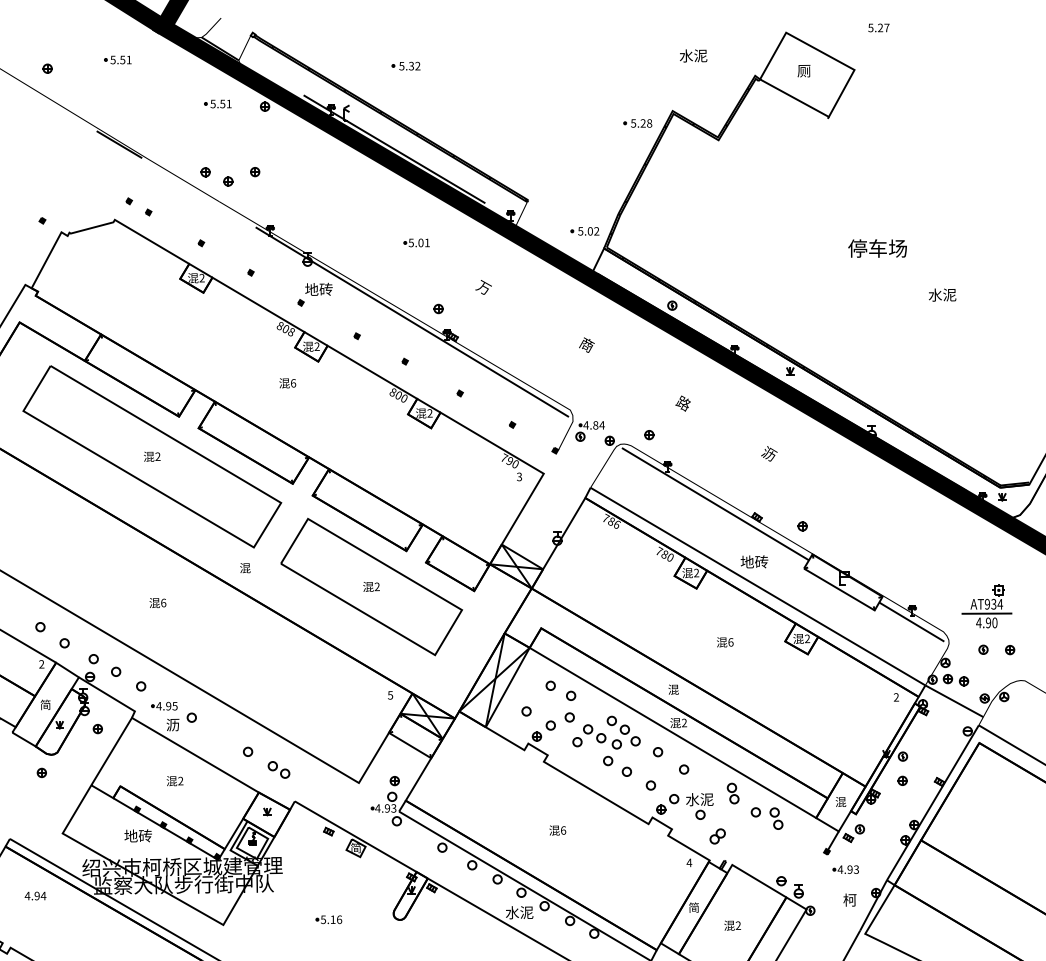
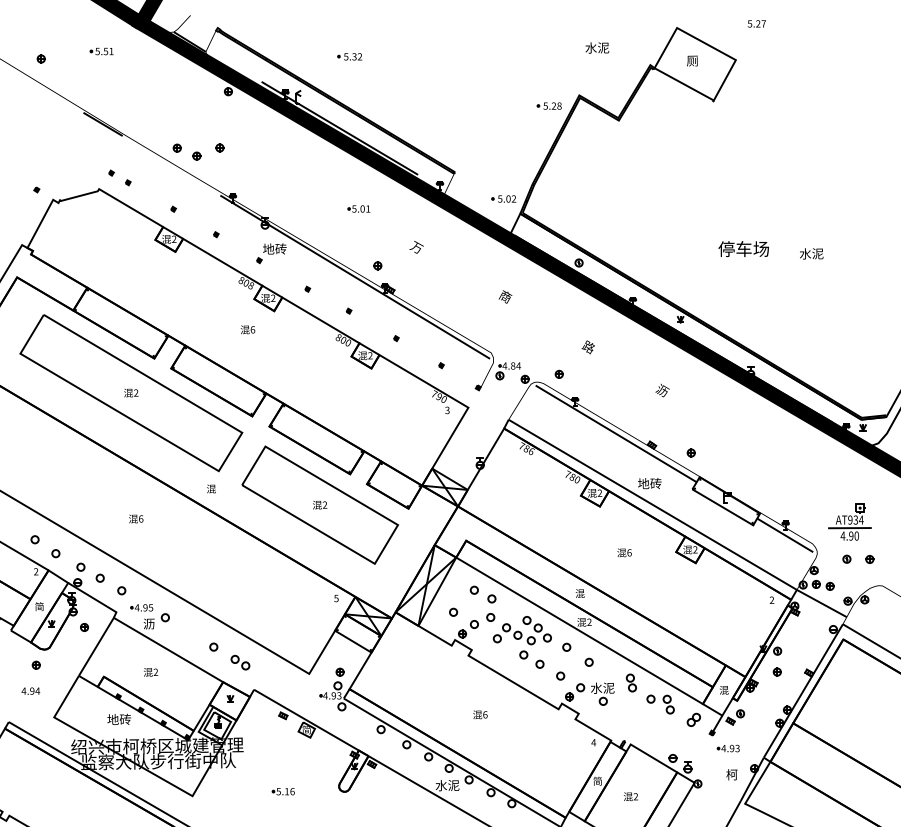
part: (217, 103) -> (187, 88), removed
text: (877, 248) -> (743, 249), moved
part: (717, 836) -> (693, 719), moved
text: (35, 895) -> (30, 690), moved

